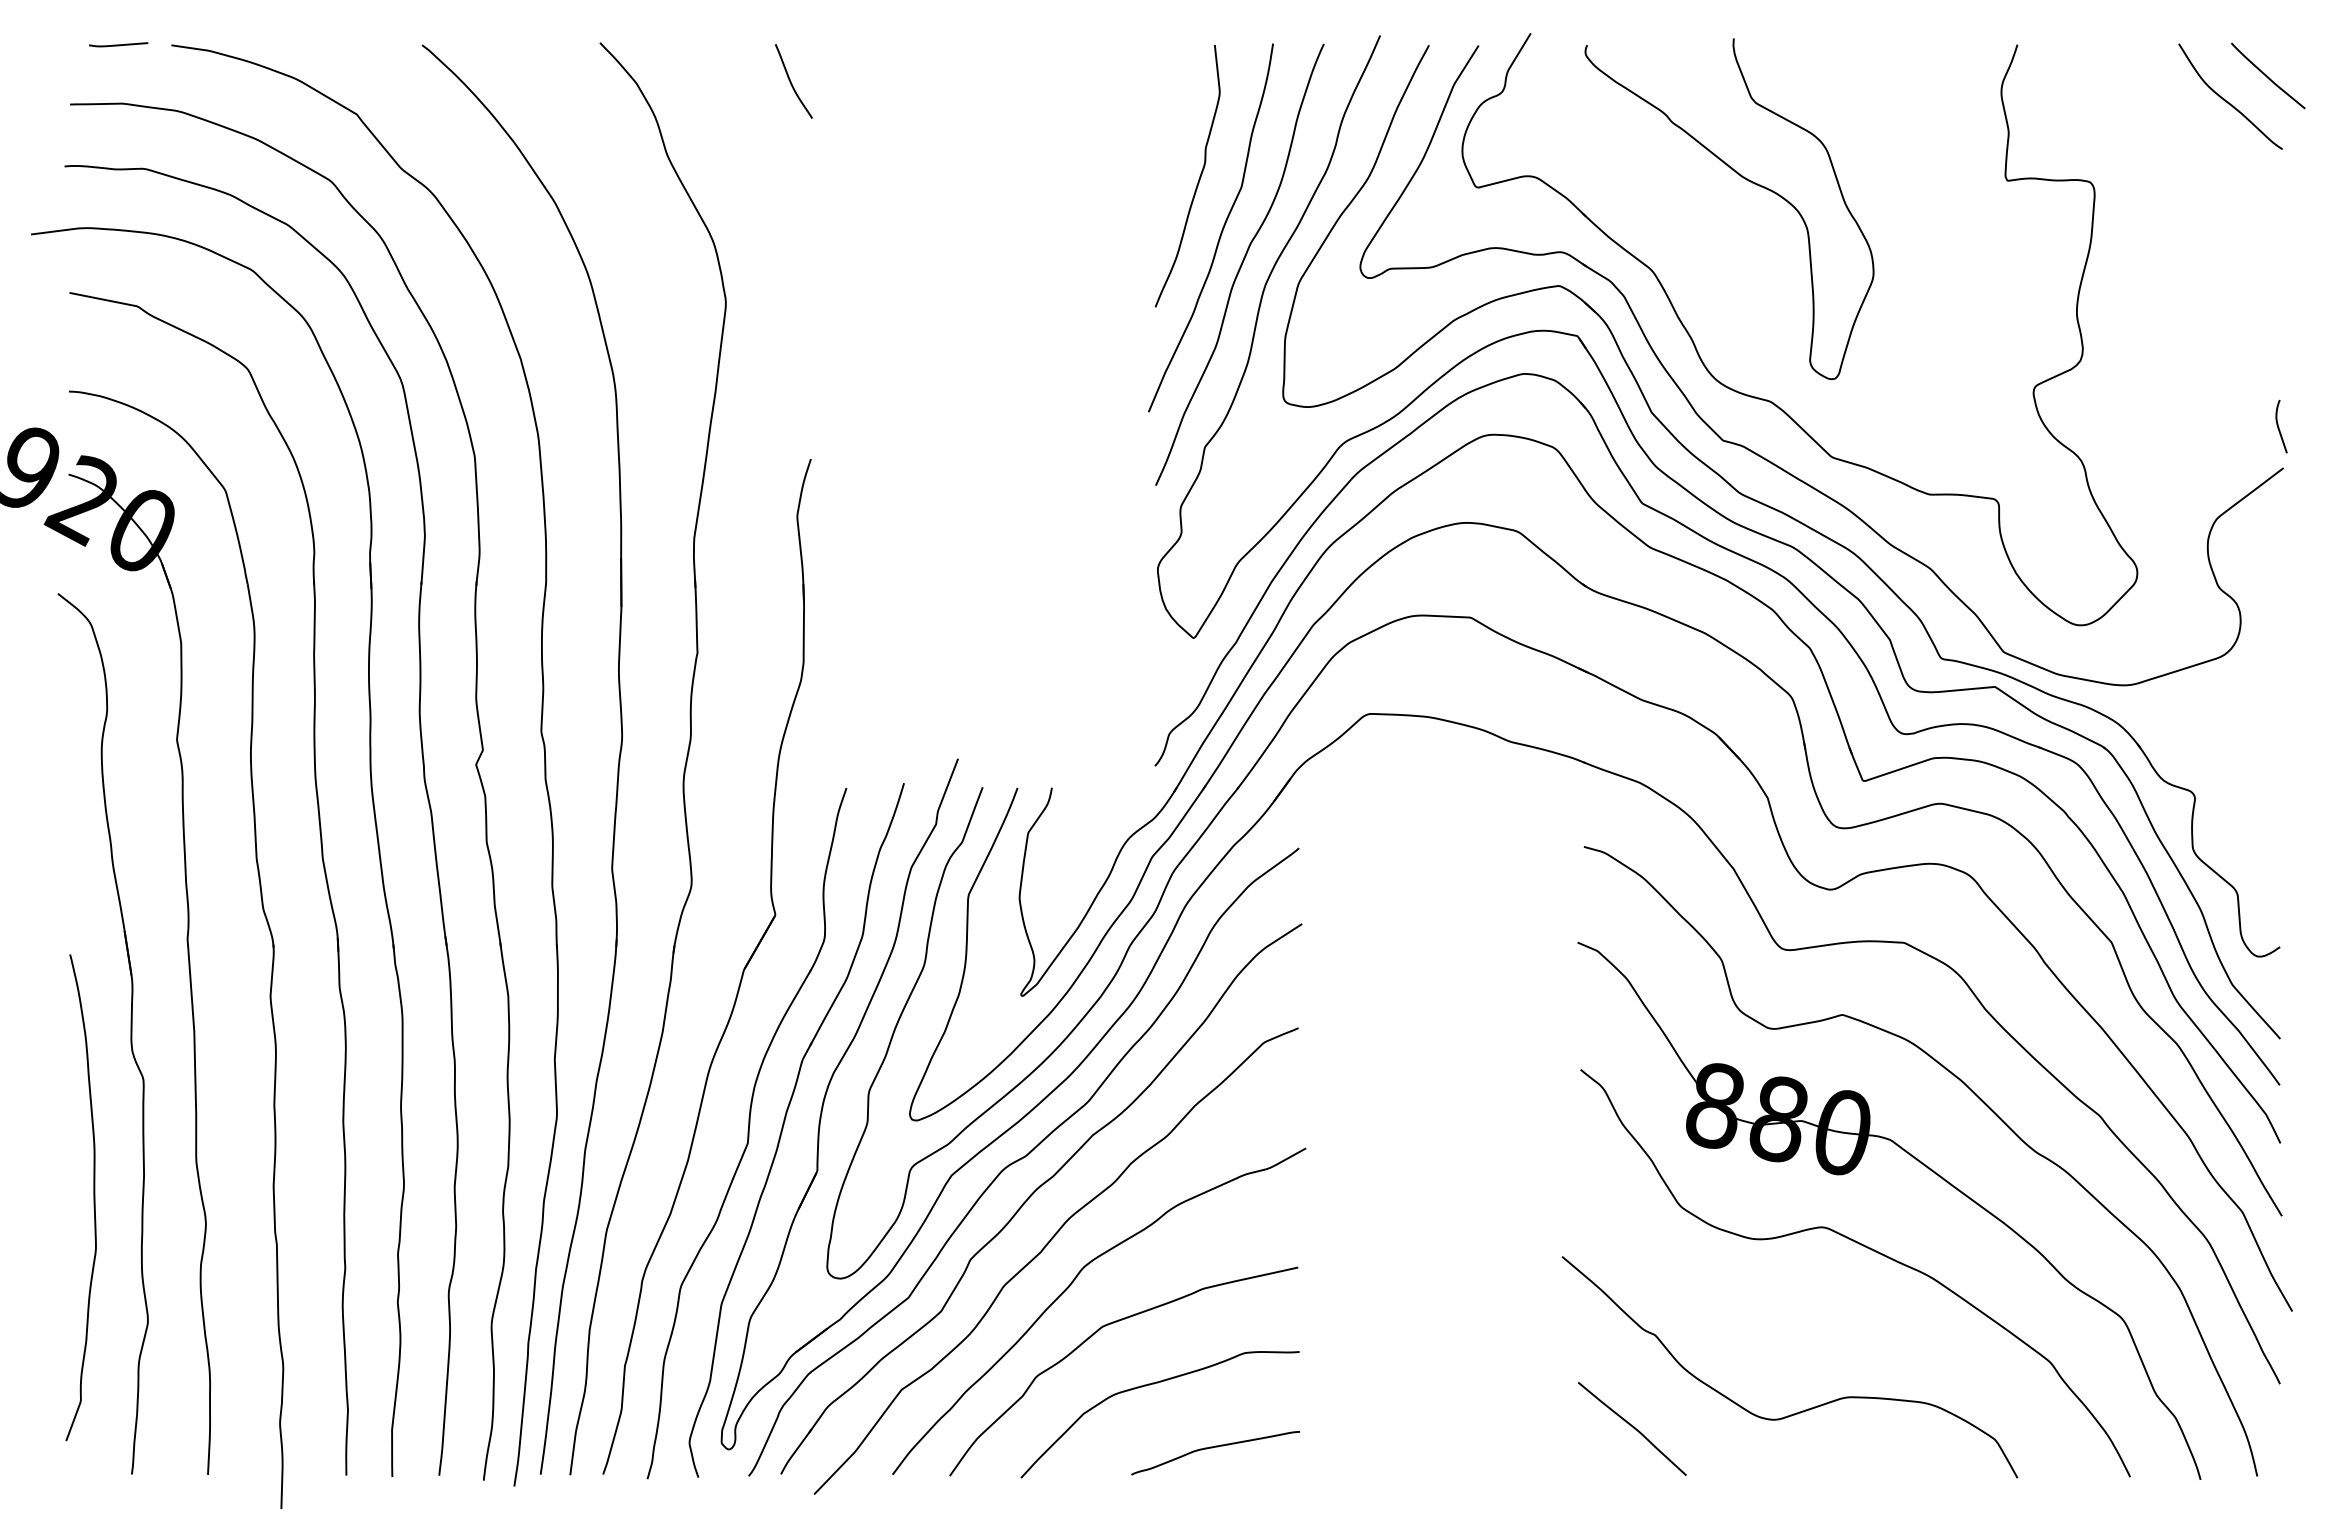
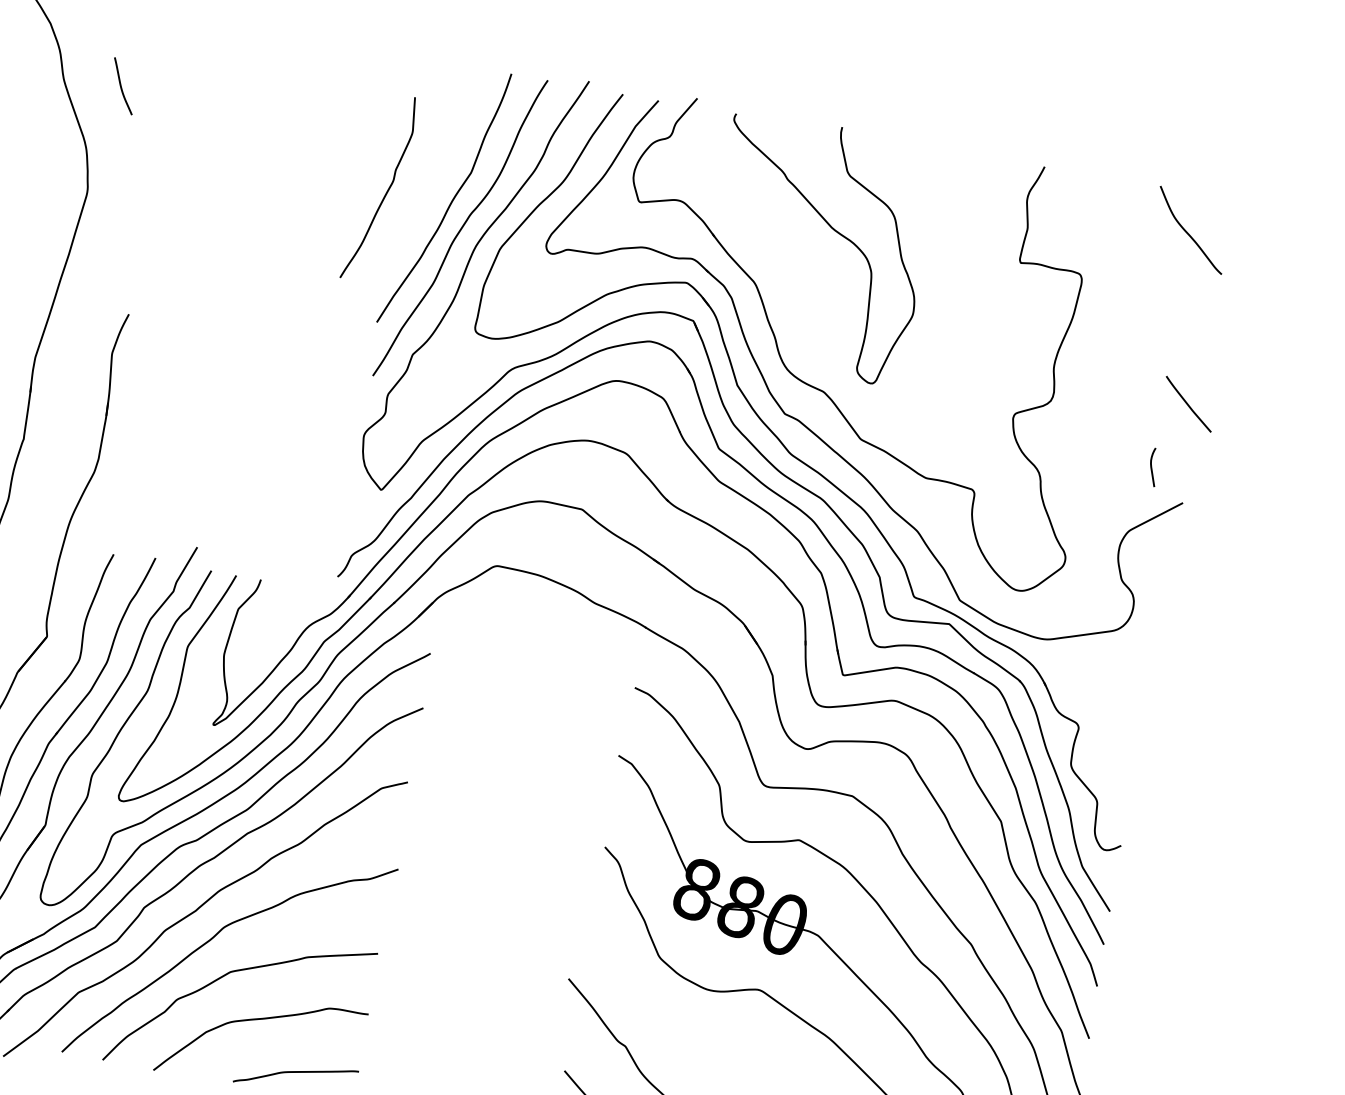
curve: (2267, 75) -> (1188, 403), moved
curve: (791, 81) -> (121, 86), moved
curve: (1198, 179) -> (386, 191), moved
curve: (2279, 427) -> (1152, 467), moved

